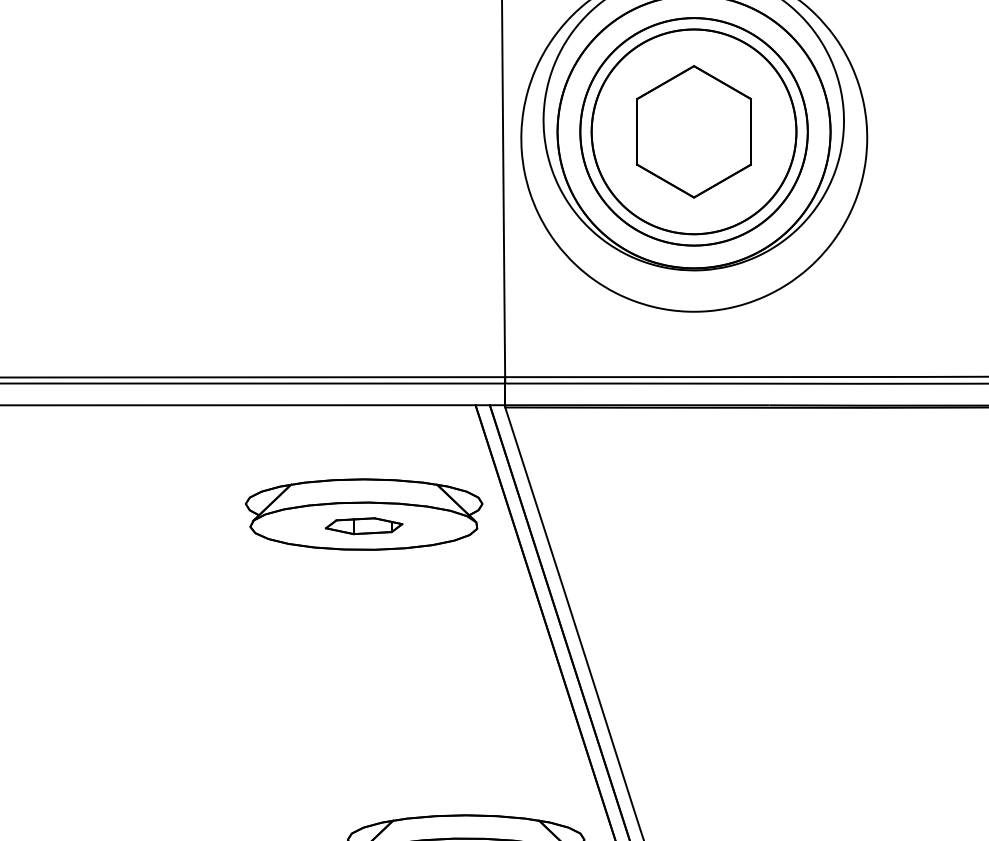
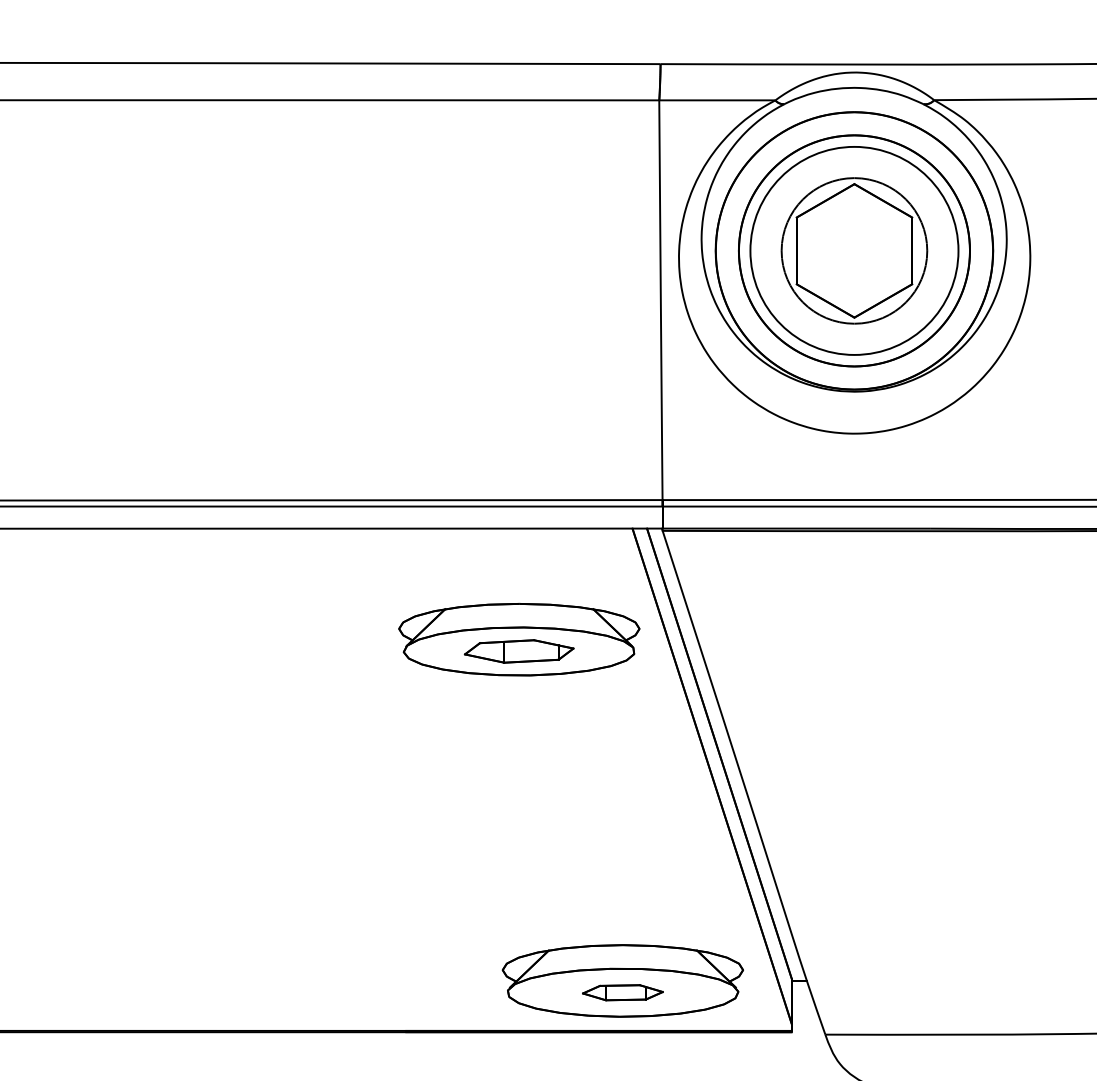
circle: (694, 131) -> (854, 250), size x0.7
part: (364, 526) -> (519, 651), size x1.4

